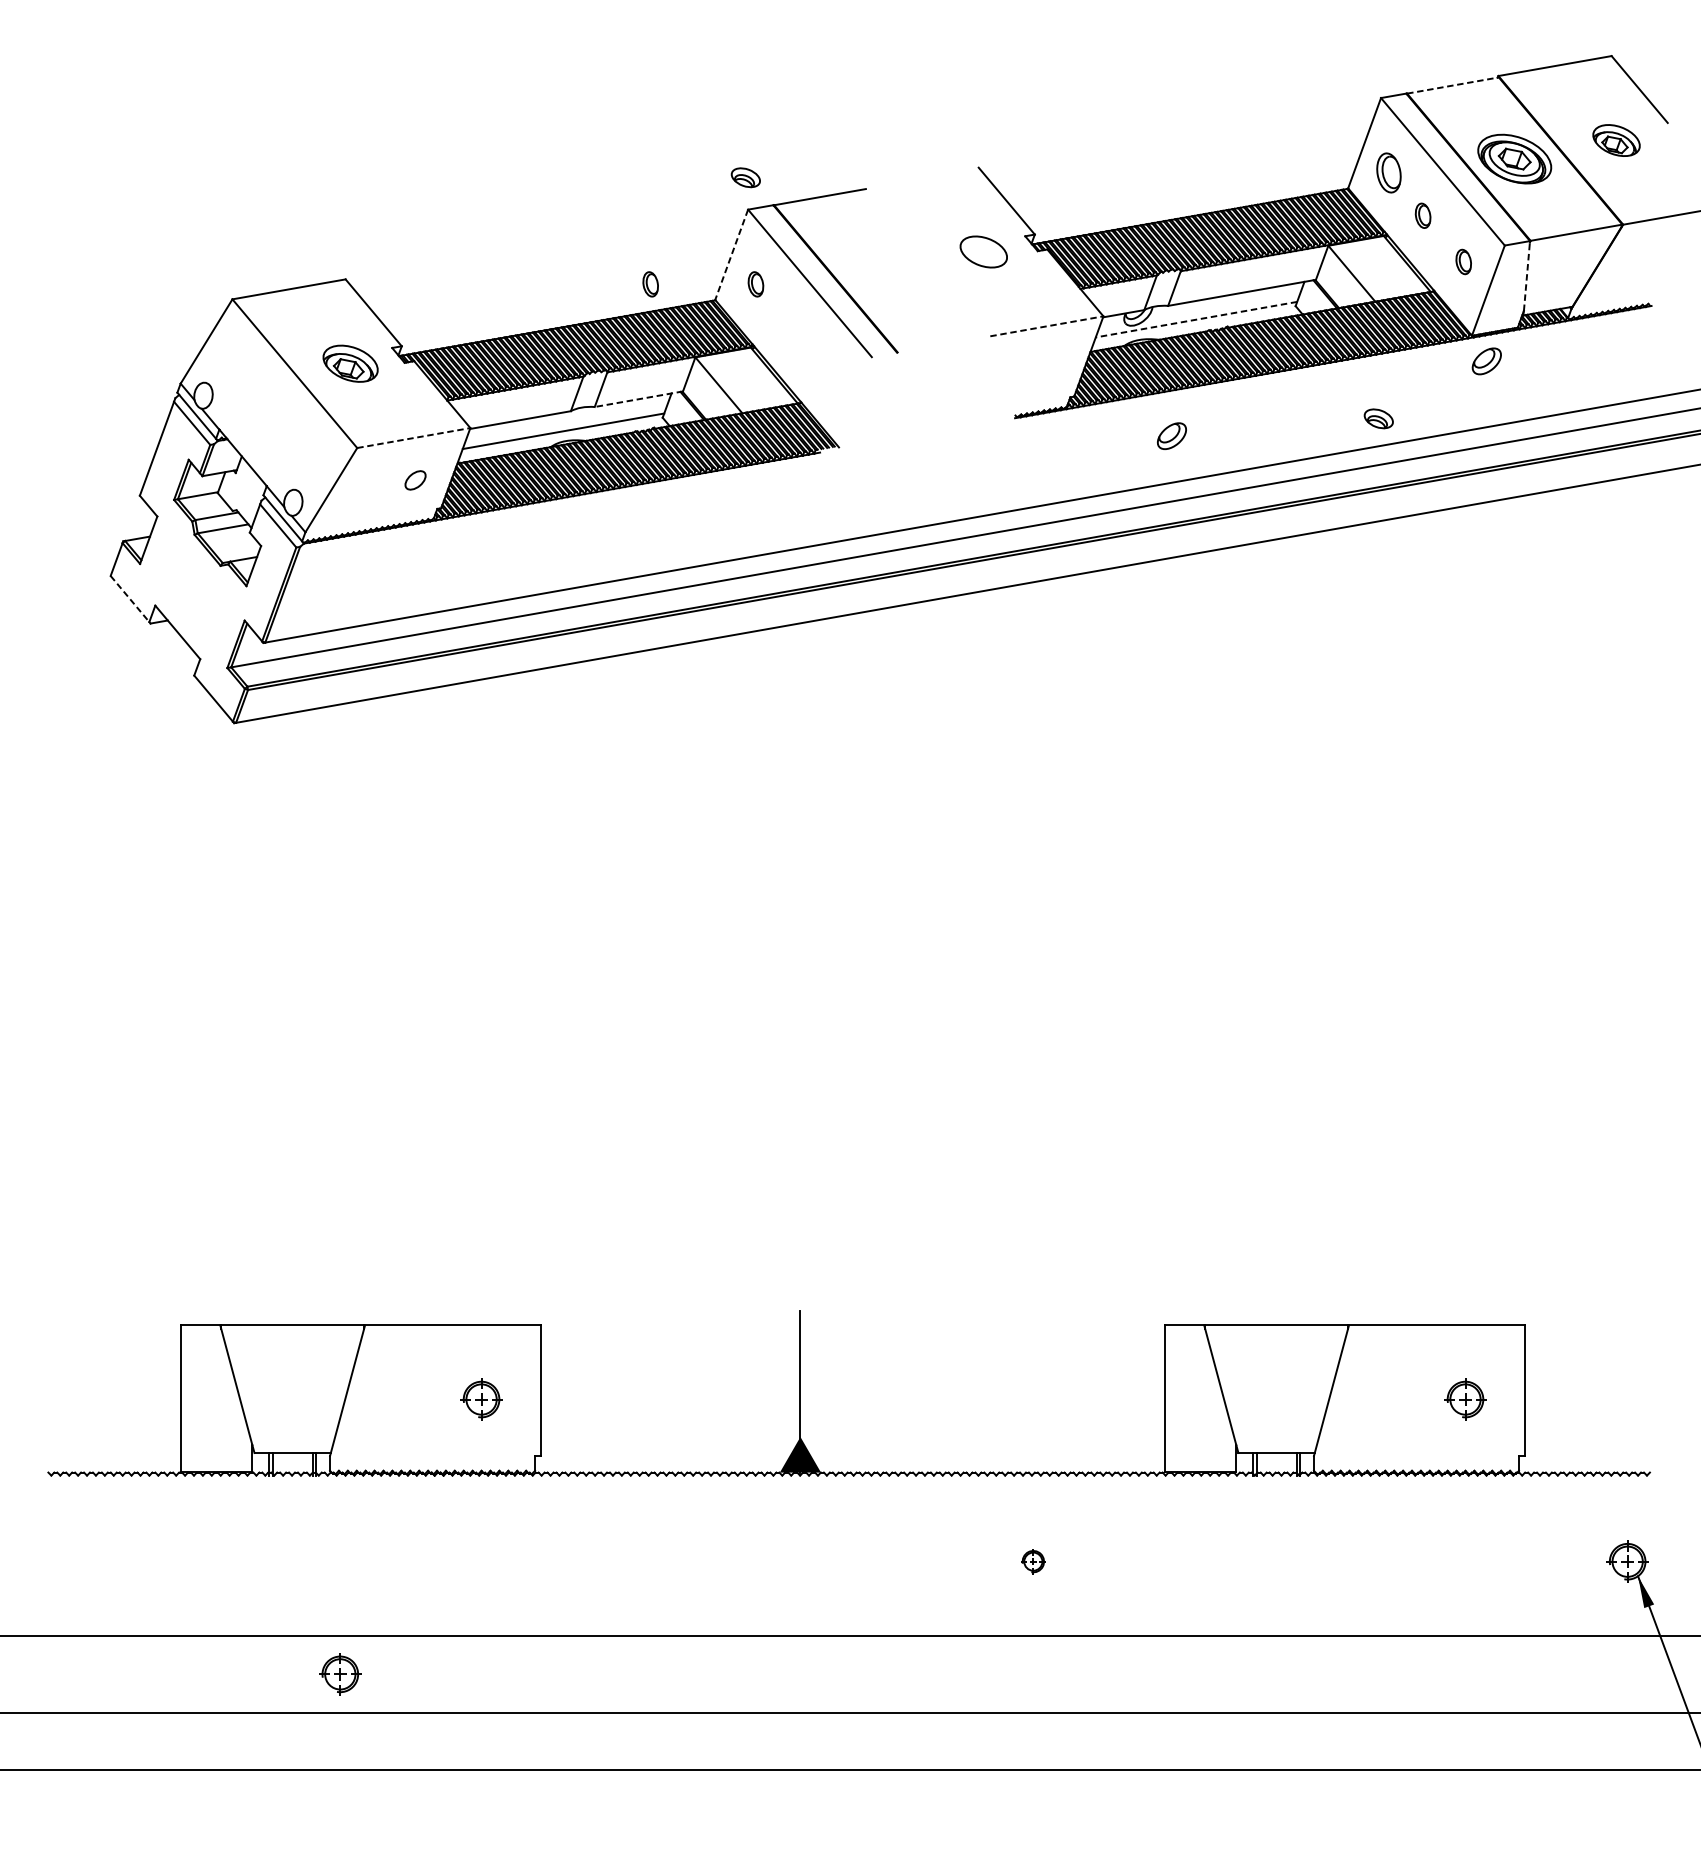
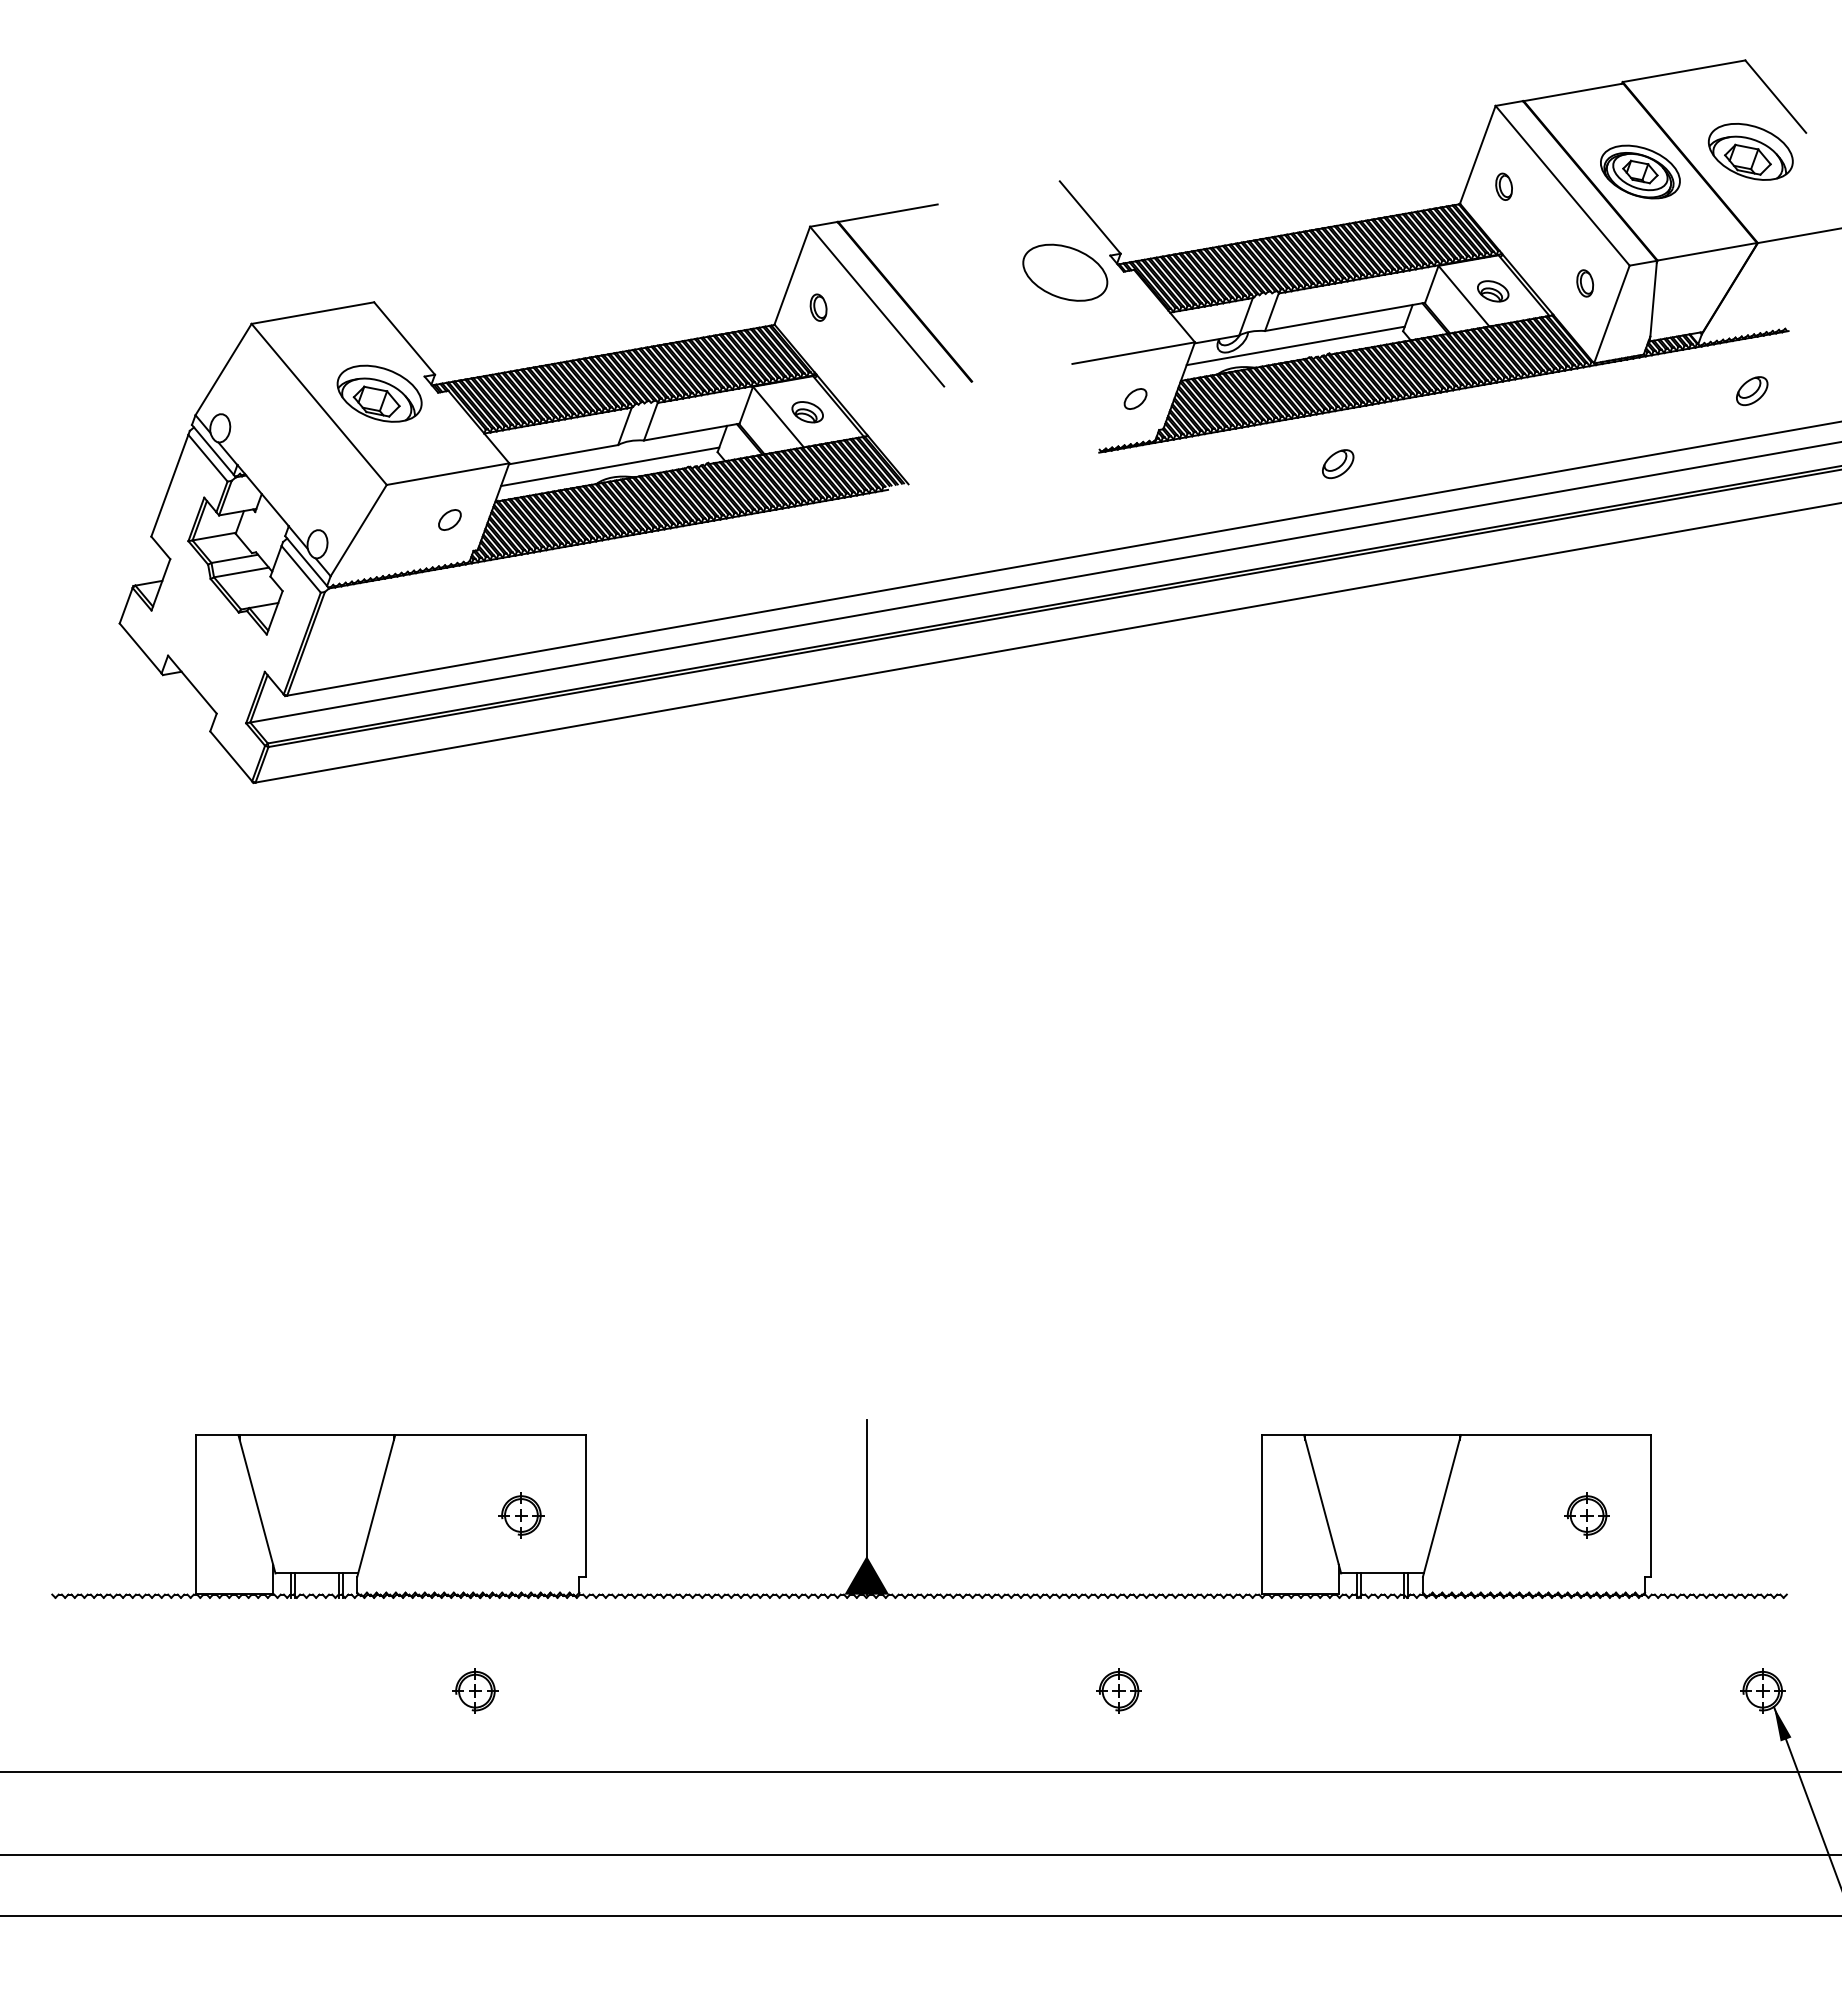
line: (1453, 85) -> (1574, 92), dashed -> solid
part: (1616, 140) -> (1750, 151), size x1.67
part: (1388, 172) -> (1503, 186), size x0.62
part: (745, 178) -> (807, 412), moved
part: (1422, 215) -> (1540, 233), removed
part: (983, 251) -> (1065, 272), size x1.67
line: (731, 255) -> (792, 276), dashed -> solid
line: (1526, 275) -> (1653, 298), dashed -> solid
part: (650, 284) -> (704, 307), removed
line: (1196, 319) -> (1295, 345), dashed -> solid
line: (1047, 326) -> (1134, 353), dashed -> solid
part: (1487, 361) -> (1752, 391), moved
part: (350, 363) -> (379, 393), size x1.43
part: (1048, 368) -> (1135, 398), added
line: (638, 399) -> (691, 432), dashed -> solid
part: (1379, 418) -> (1493, 291), moved
part: (1172, 436) -> (1338, 464), moved
line: (414, 438) -> (448, 474), dashed -> solid
line: (129, 599) -> (140, 648), dashed -> solid
part: (1032, 1561) -> (1118, 1690), size x1.67
part: (340, 1673) -> (475, 1690), moved

